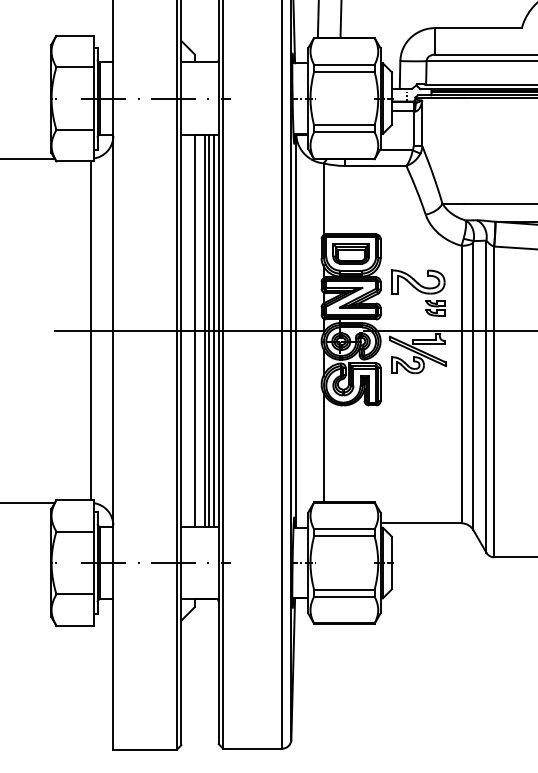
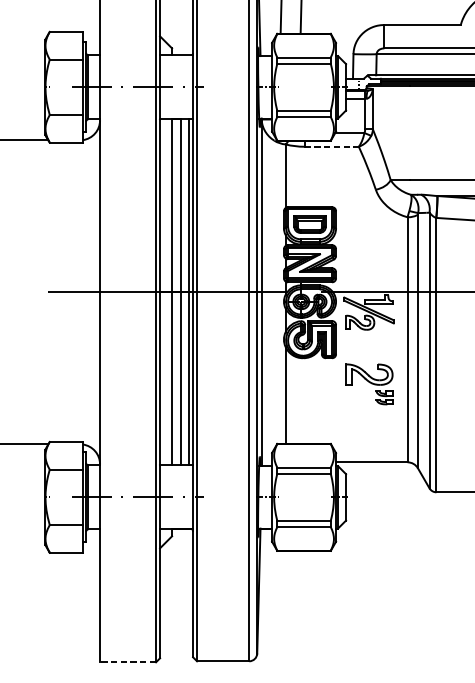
line: (375, 165) -> (331, 146), solid -> dashed
part: (418, 292) -> (369, 383), moved
line: (90, 330) -> (79, 292), removed
line: (209, 330) -> (184, 292), removed
line: (145, 749) -> (128, 662), solid -> dashed

